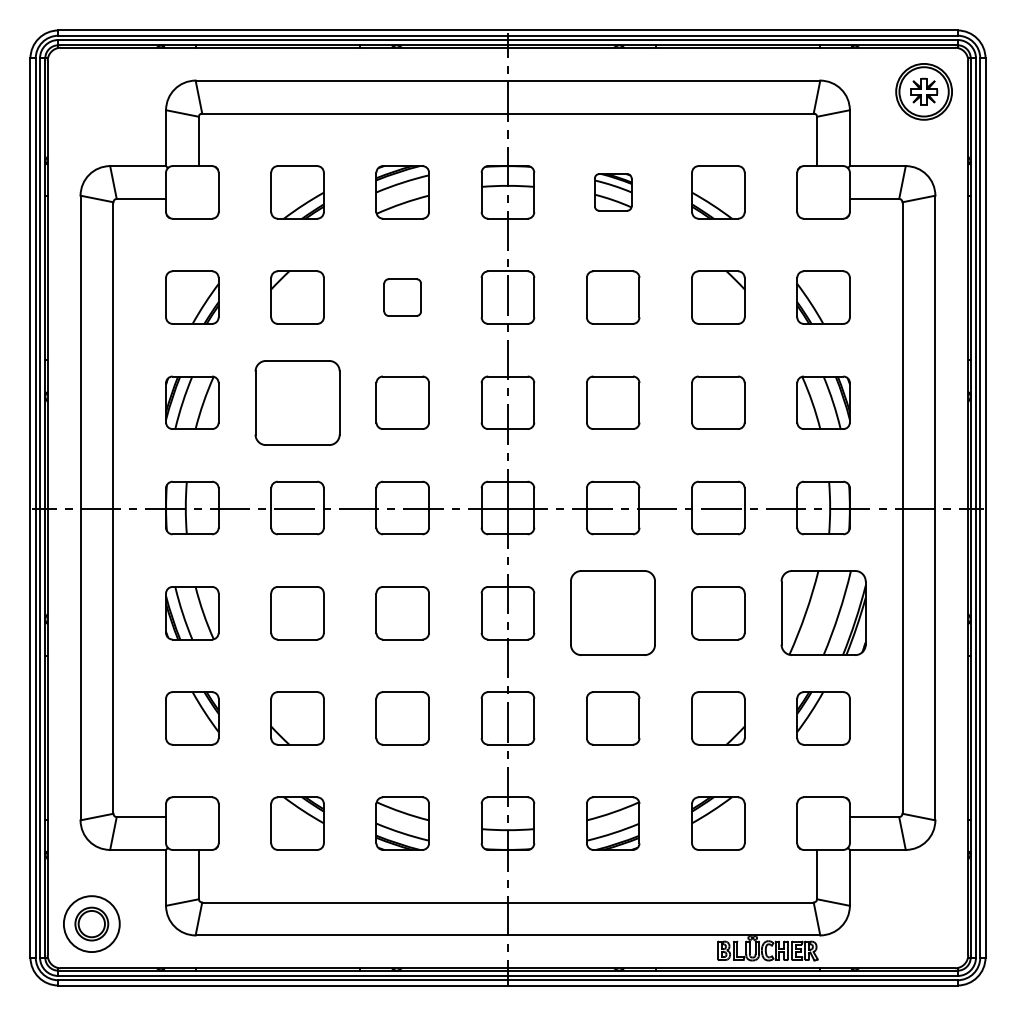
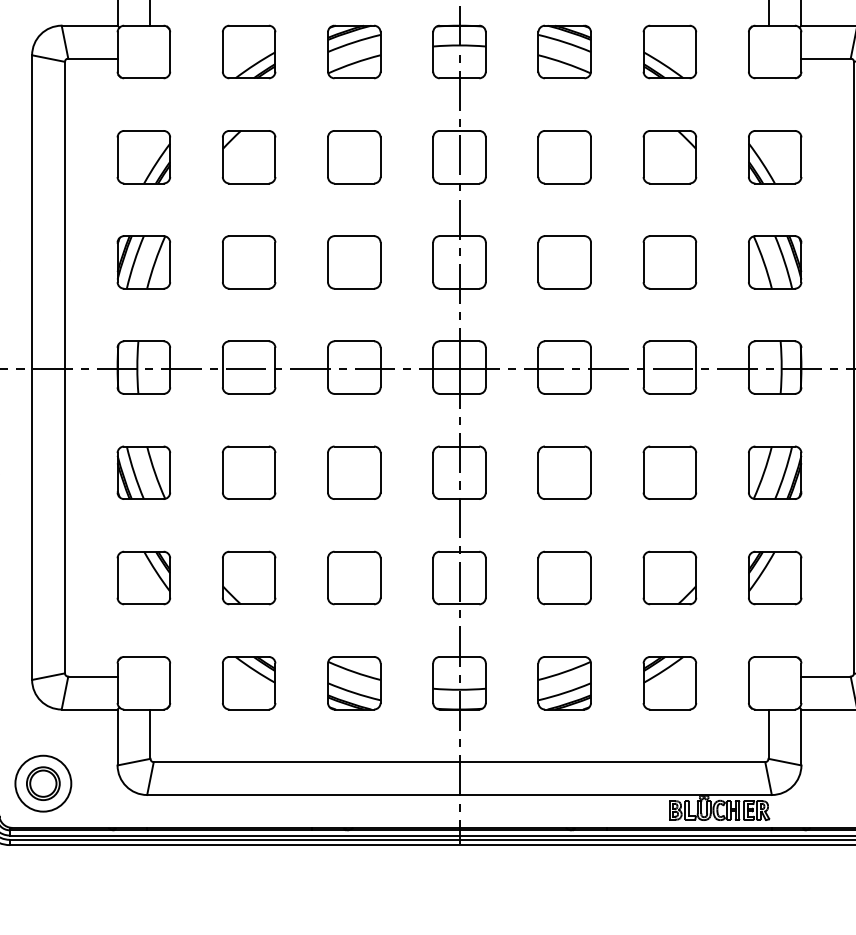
part: (613, 192) -> (565, 52), size x1.43
part: (402, 297) -> (354, 157), size x1.43
part: (297, 402) -> (249, 262), size x0.62
part: (613, 613) -> (565, 473), size x0.62
part: (823, 613) -> (775, 473), size x0.62

